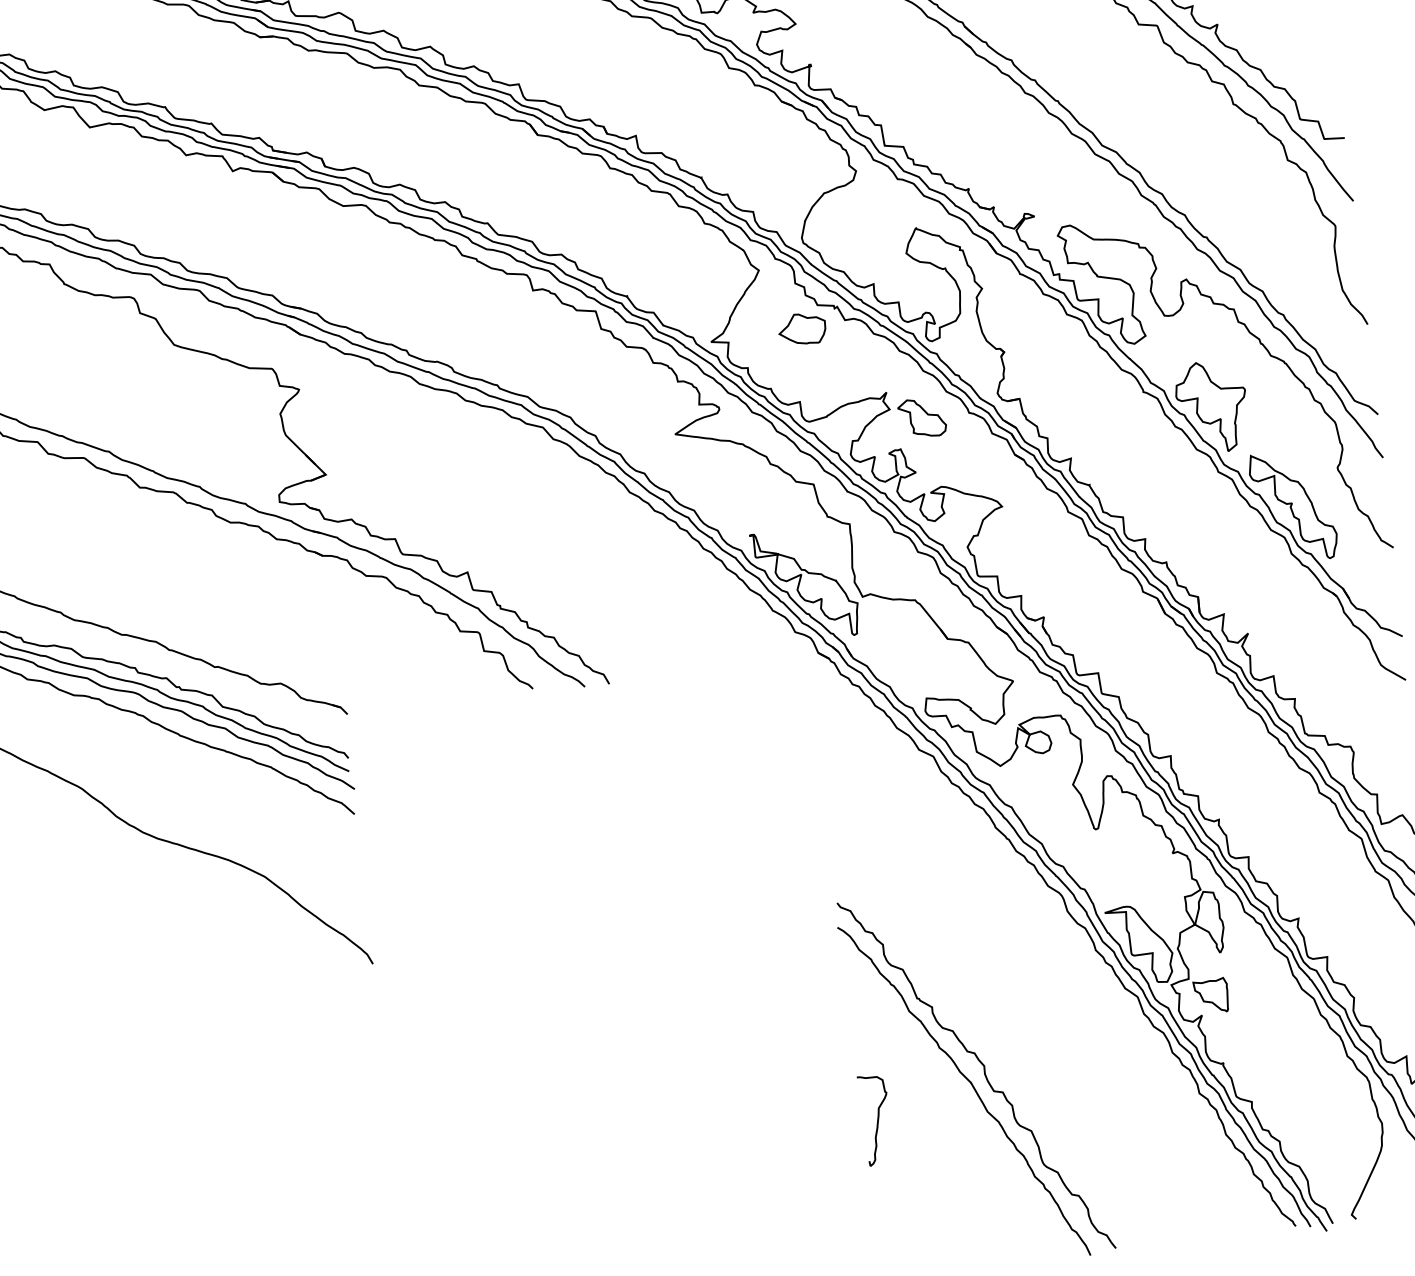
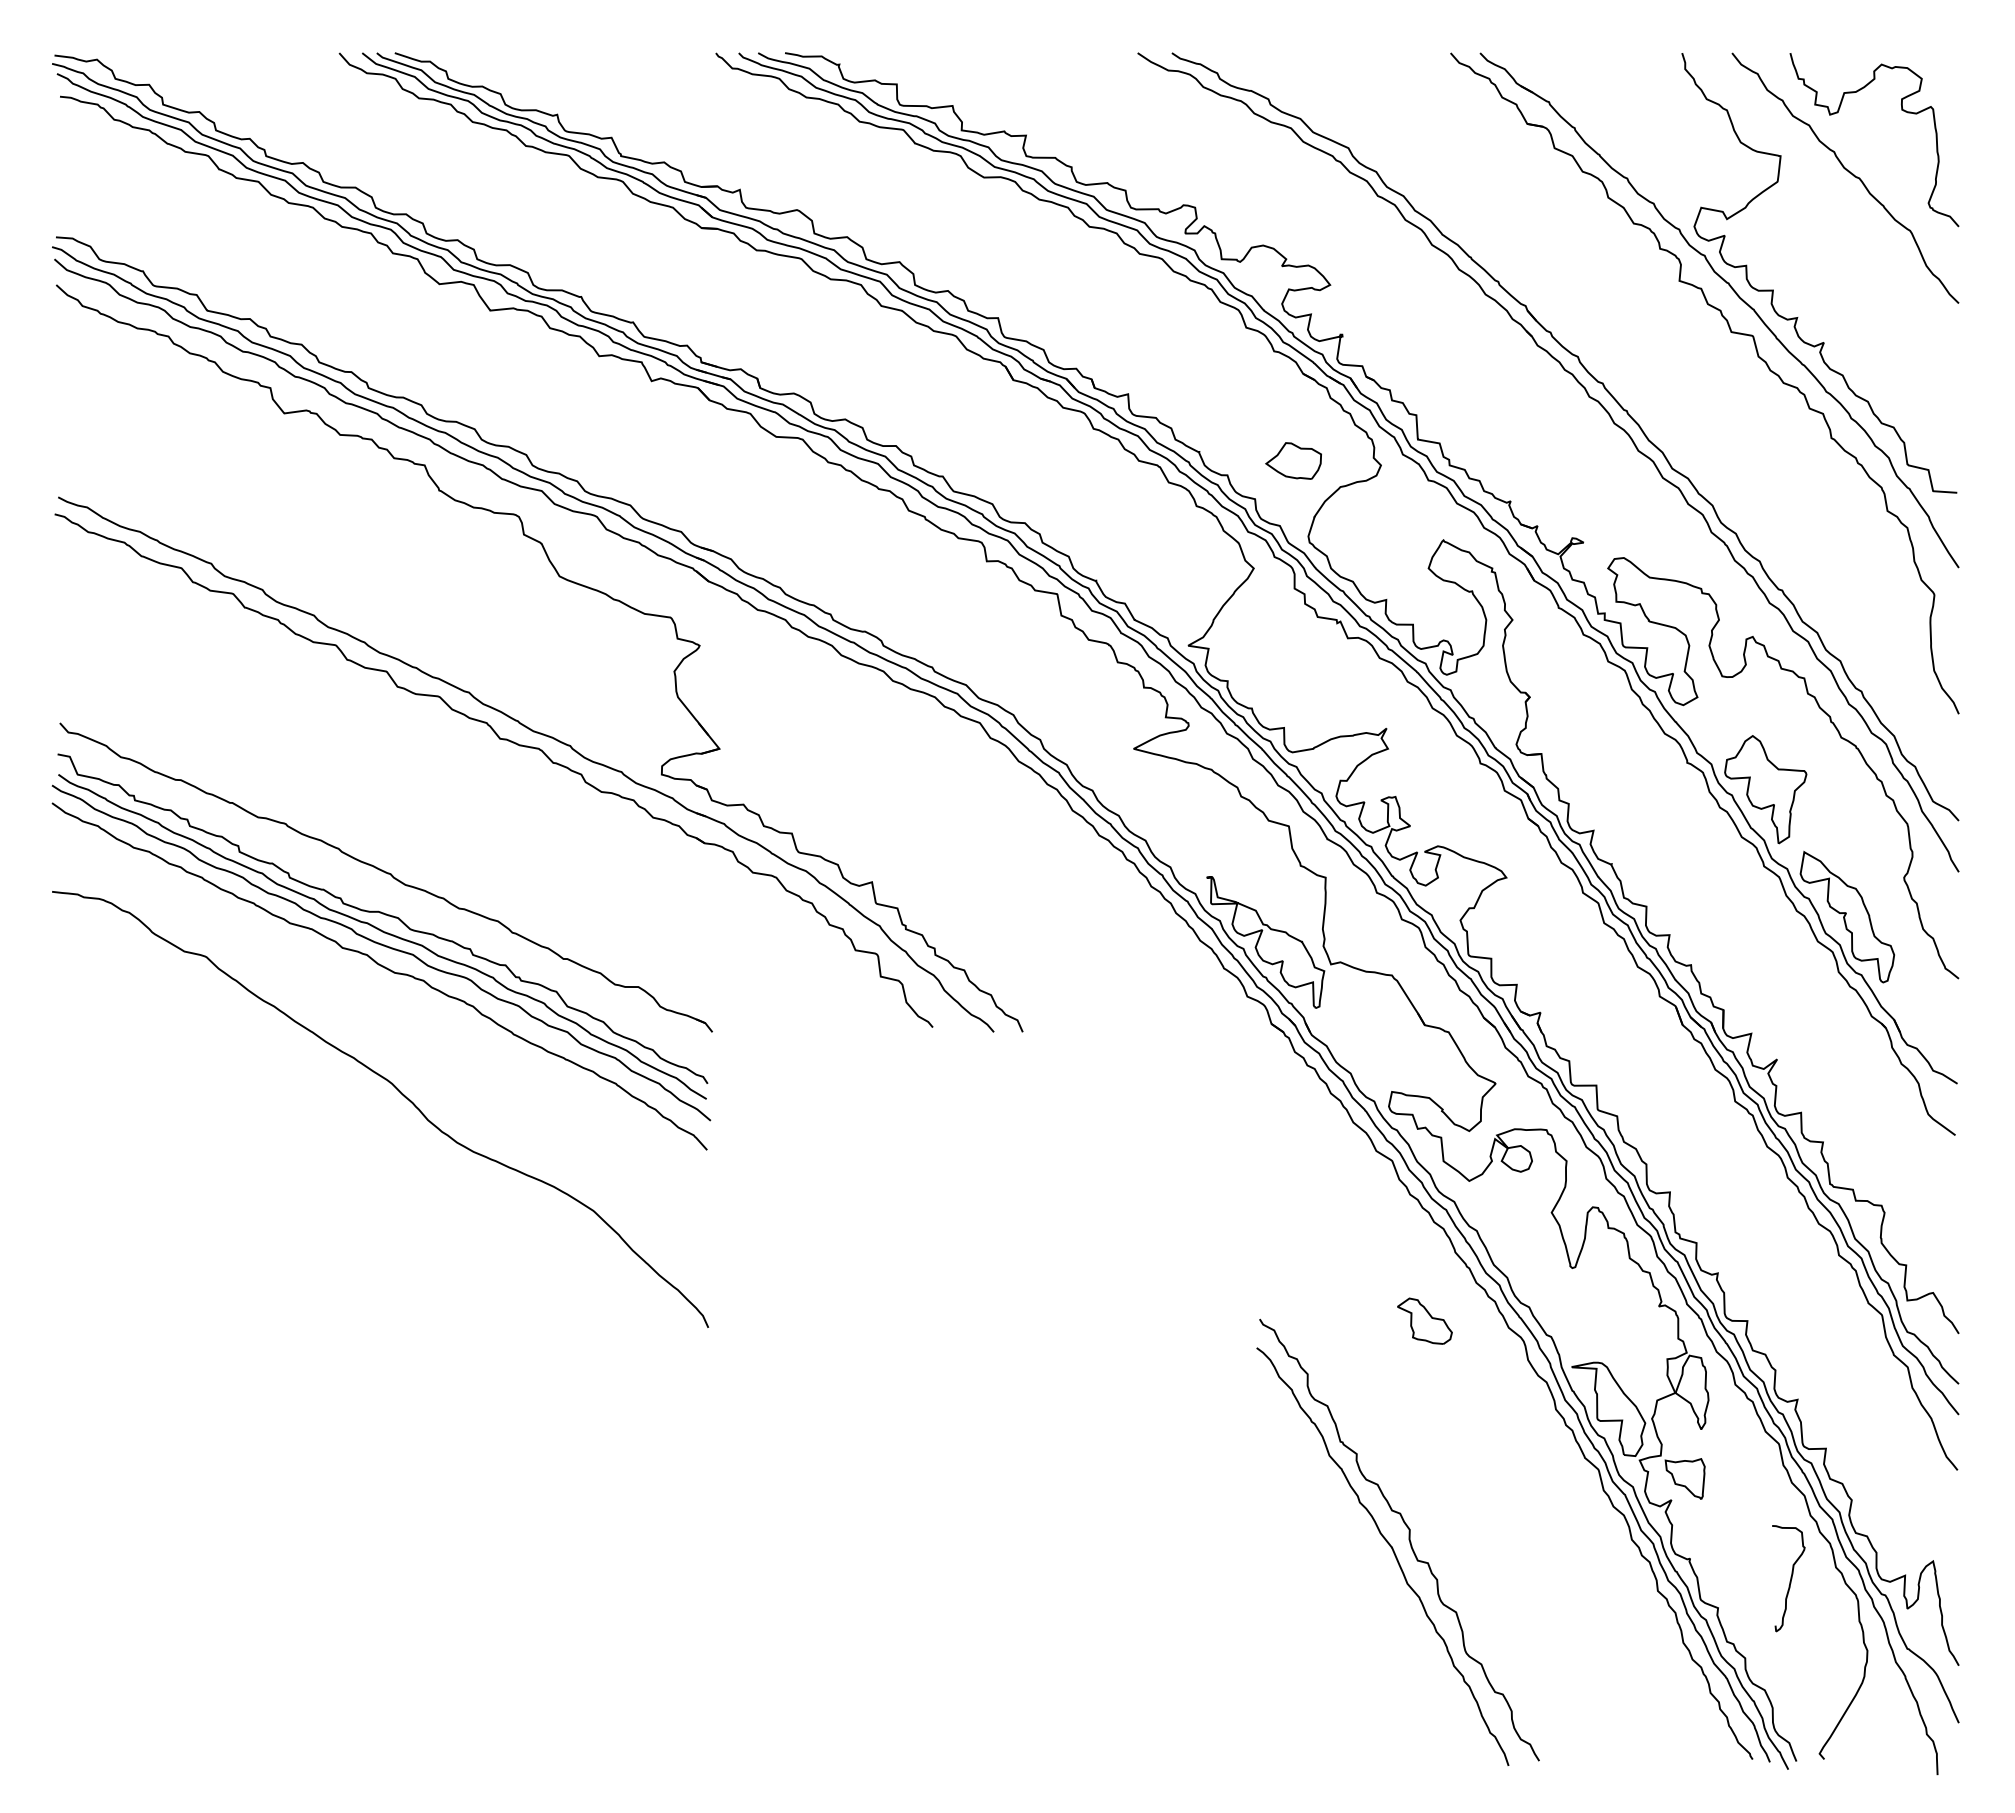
part: (802, 328) -> (1293, 460), moved
part: (921, 417) -> (1424, 1320), moved
curve: (877, 1119) -> (1790, 1578), moved

